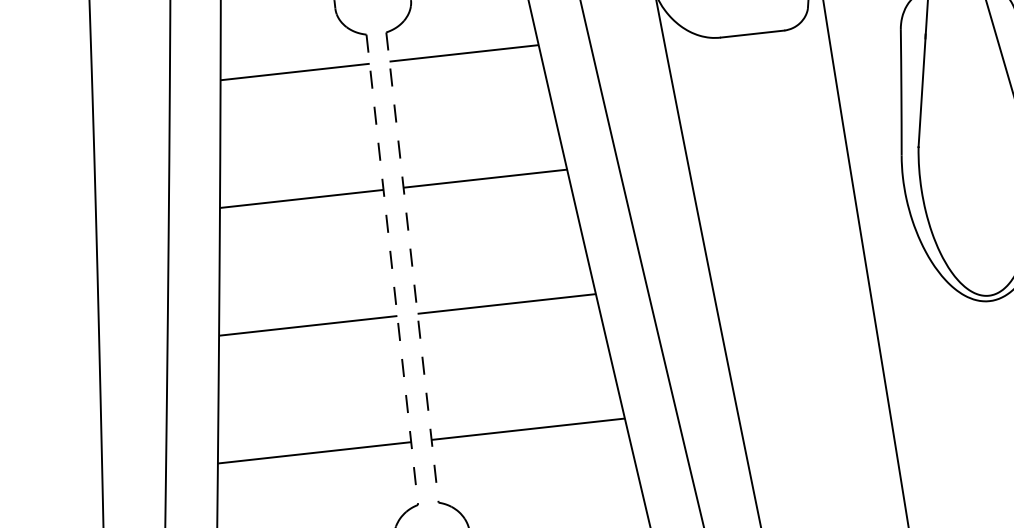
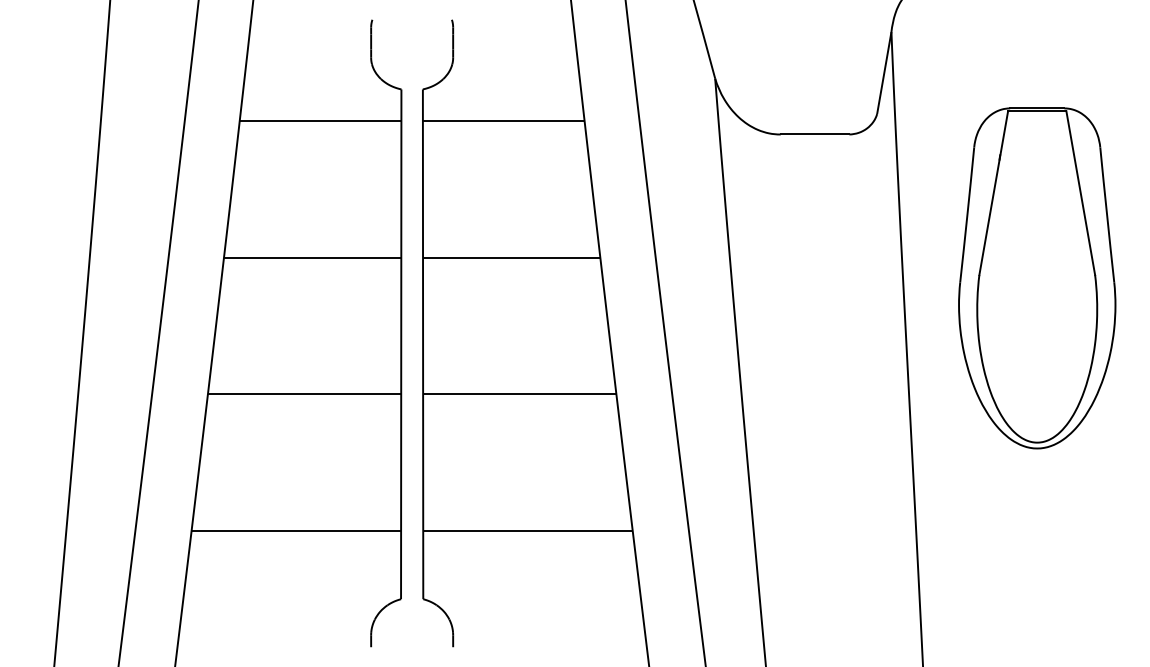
line: (412, 267) -> (423, 344), dashed -> solid
line: (392, 269) -> (401, 344), dashed -> solid

